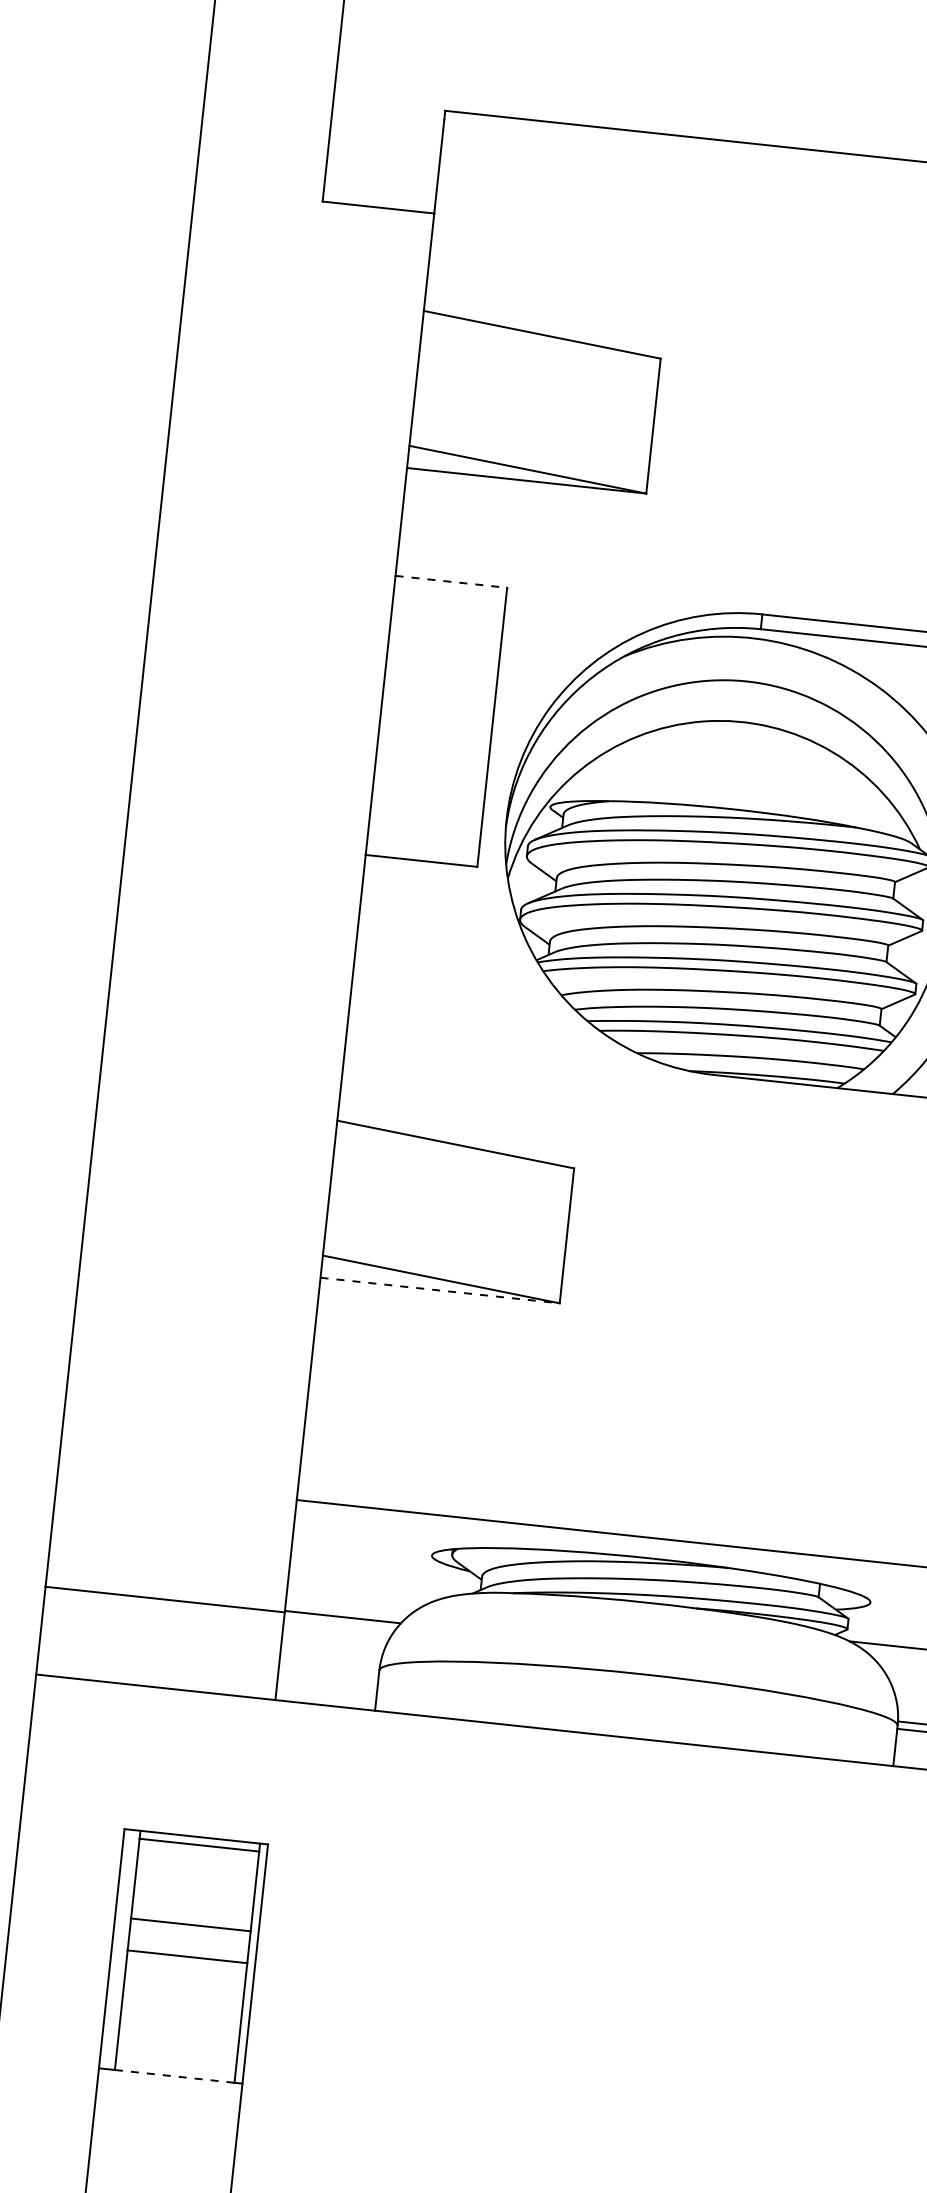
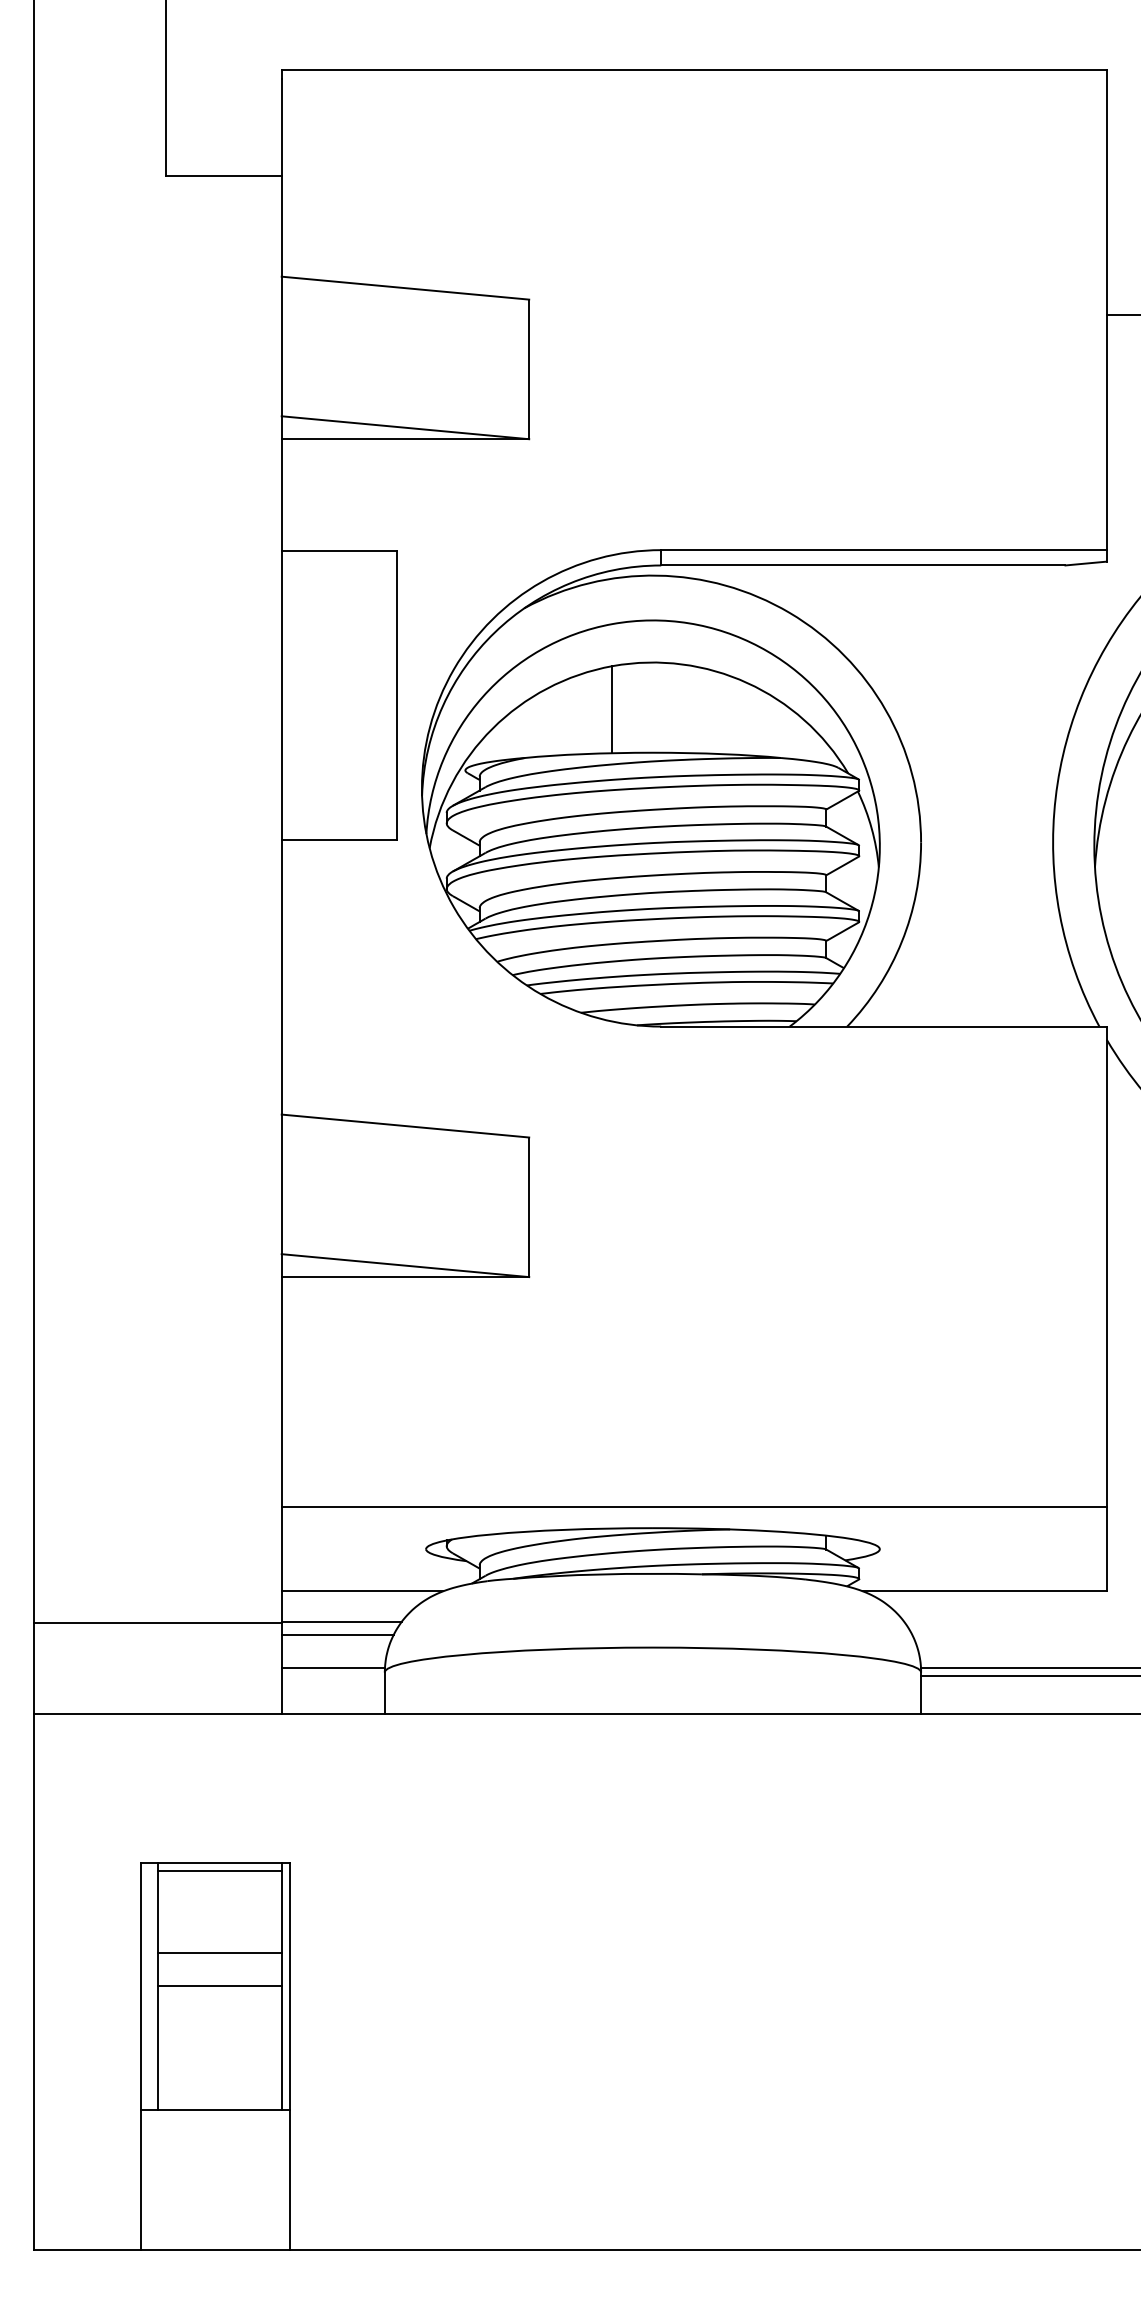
line: (451, 581) -> (339, 550), dashed -> solid
line: (697, 763) -> (611, 709), added
line: (440, 1290) -> (405, 1277), dashed -> solid
line: (366, 1589) -> (362, 1591), added
line: (337, 1628) -> (337, 1634), added
line: (329, 1660) -> (332, 1667), added
line: (174, 2076) -> (219, 2110), dashed -> solid

